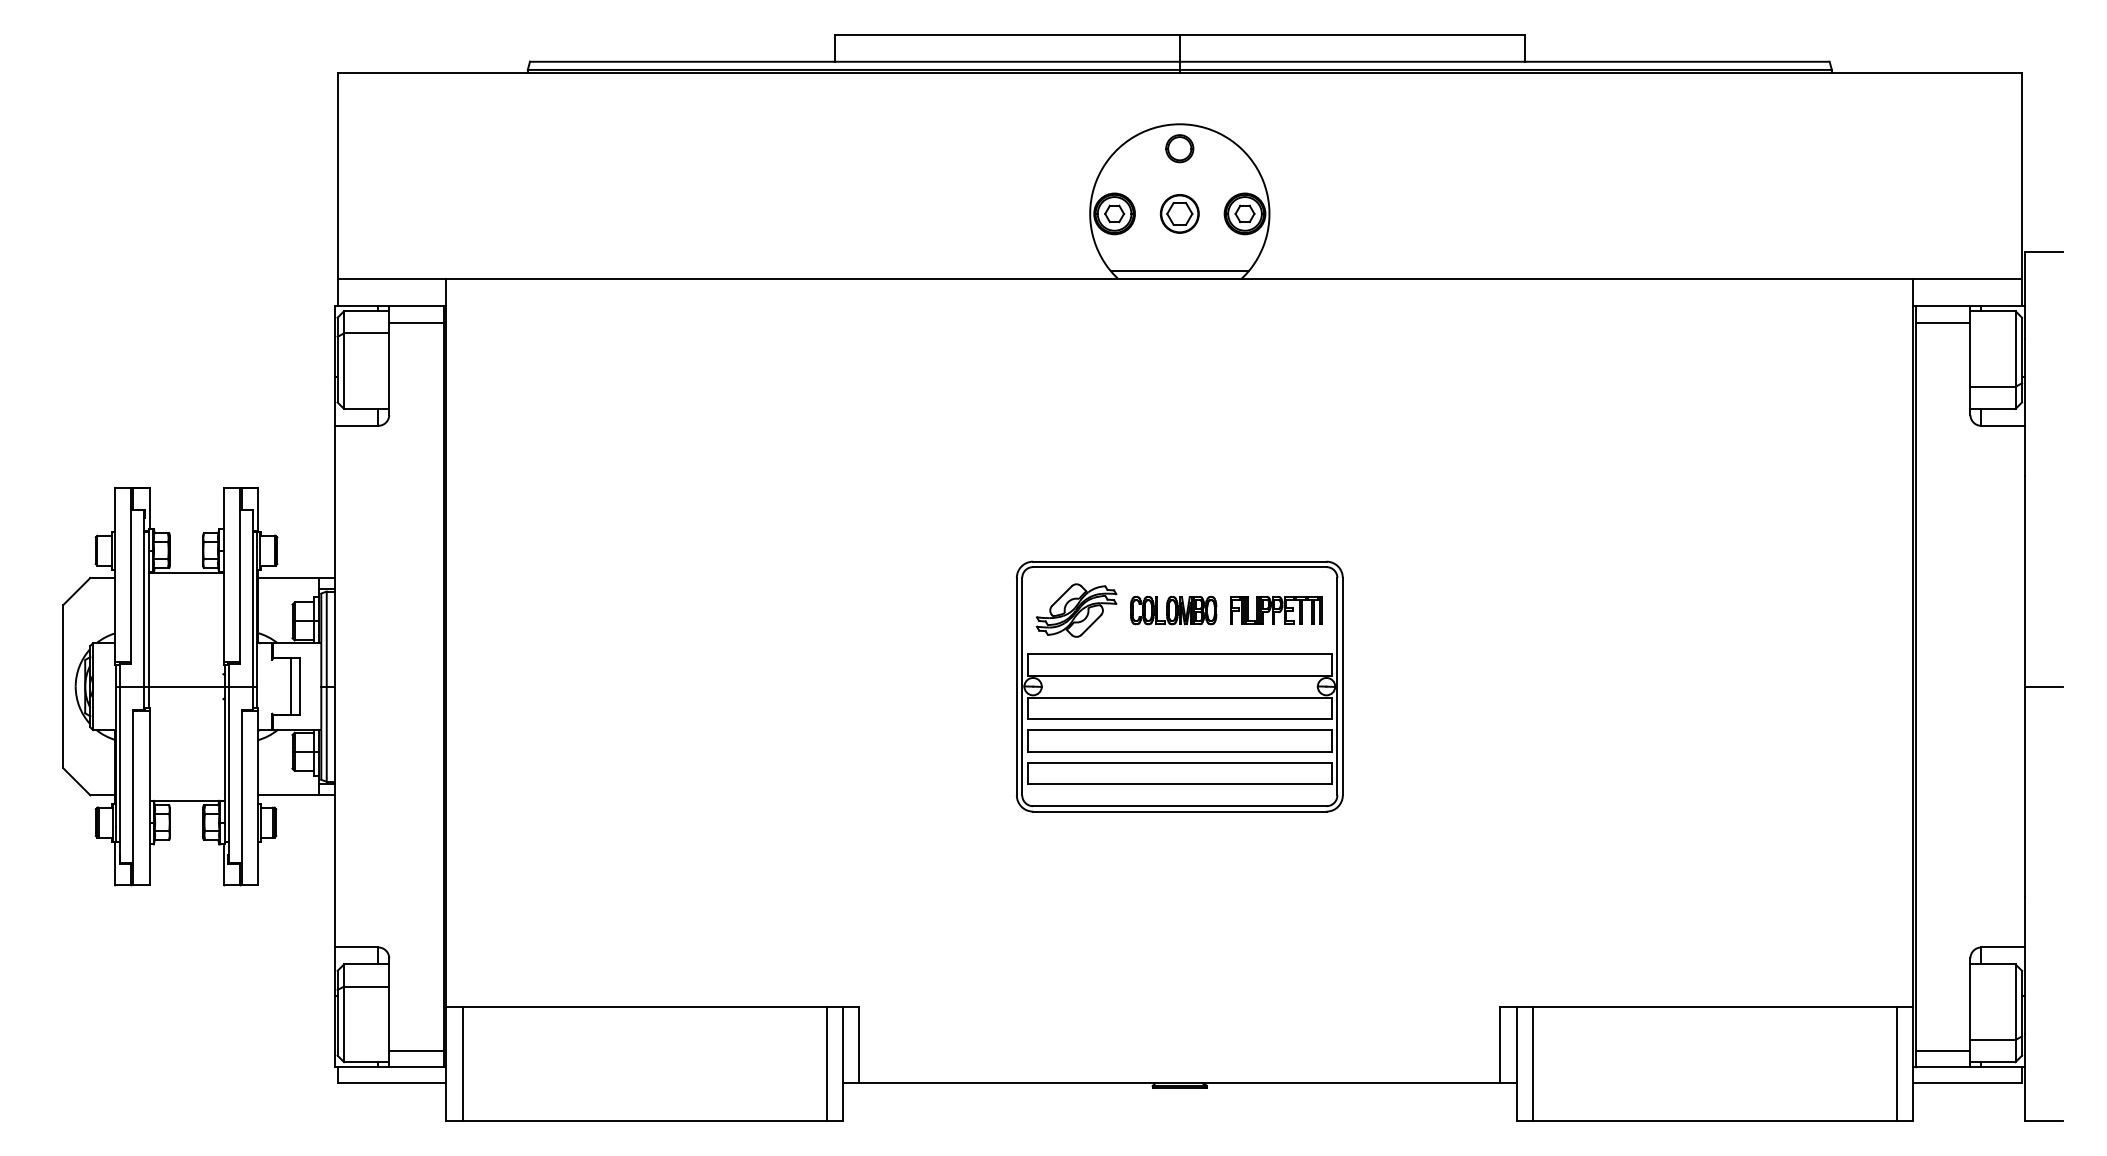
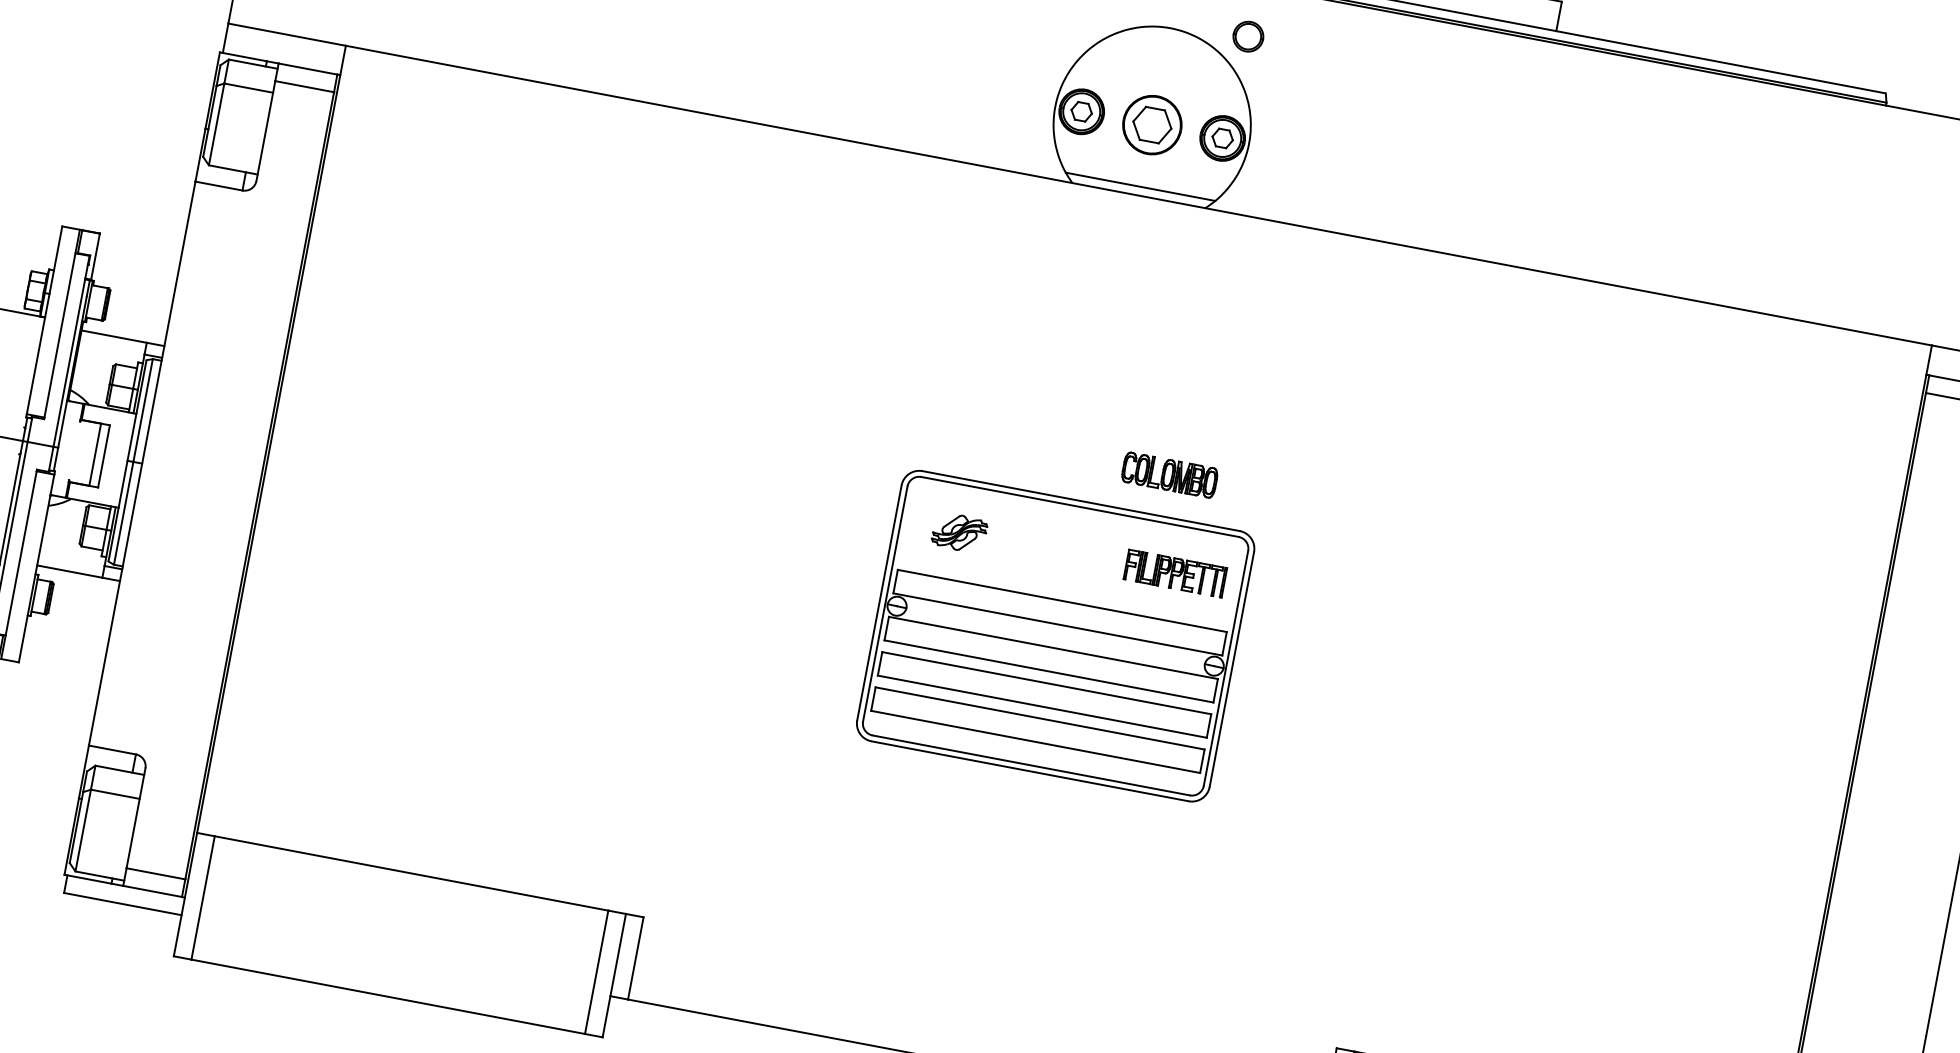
part: (1179, 148) -> (1248, 36), moved
part: (1179, 213) -> (1151, 124), size x1.4
part: (1076, 610) -> (959, 532), size x0.6
part: (1173, 610) -> (1169, 475), moved

